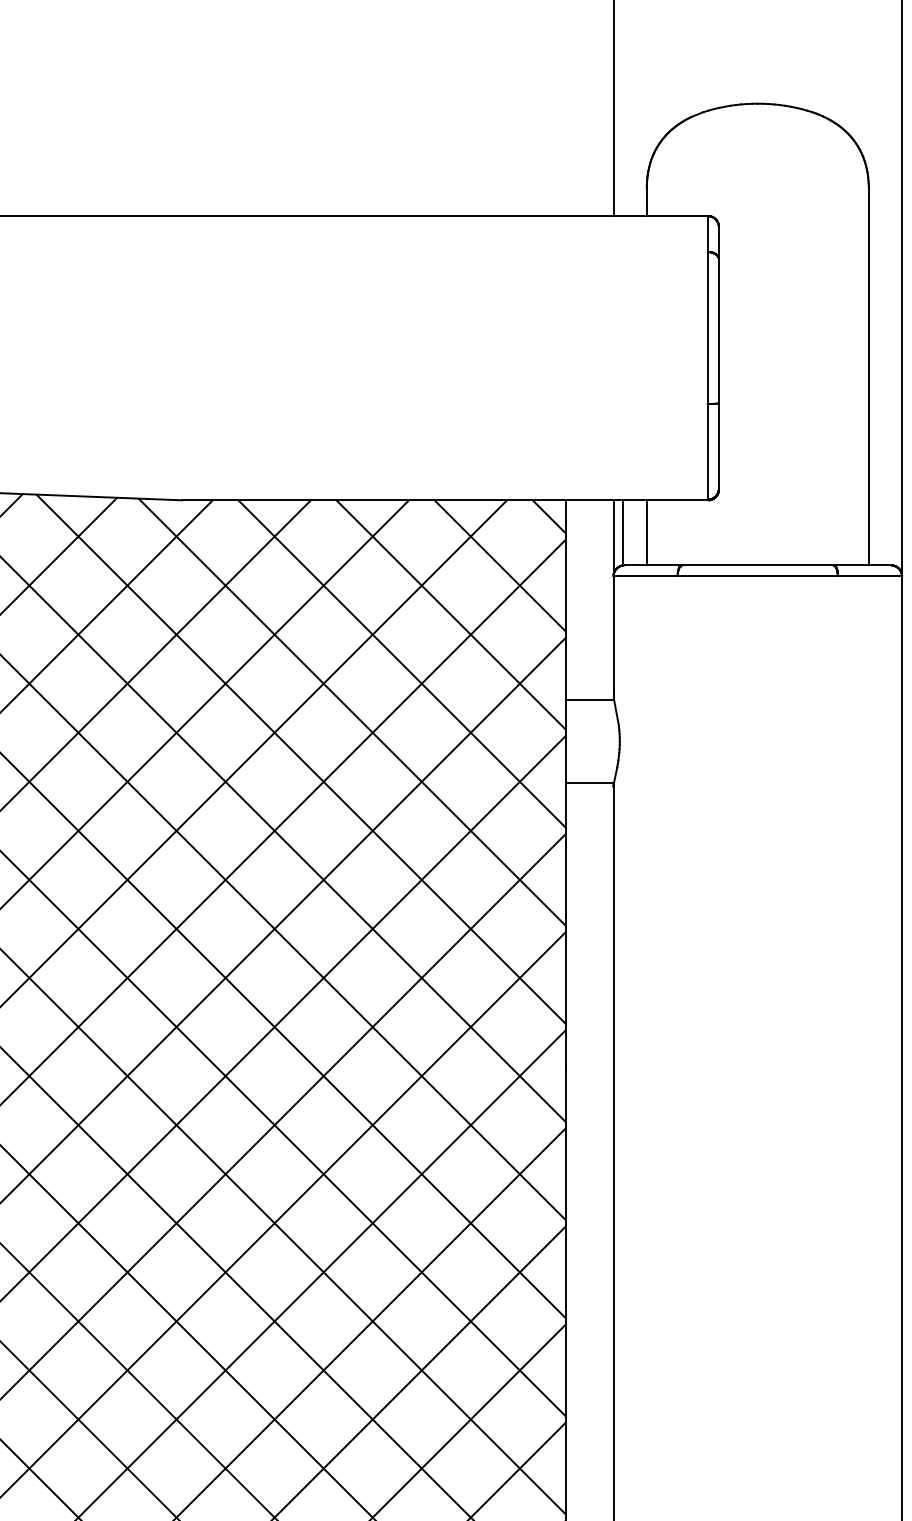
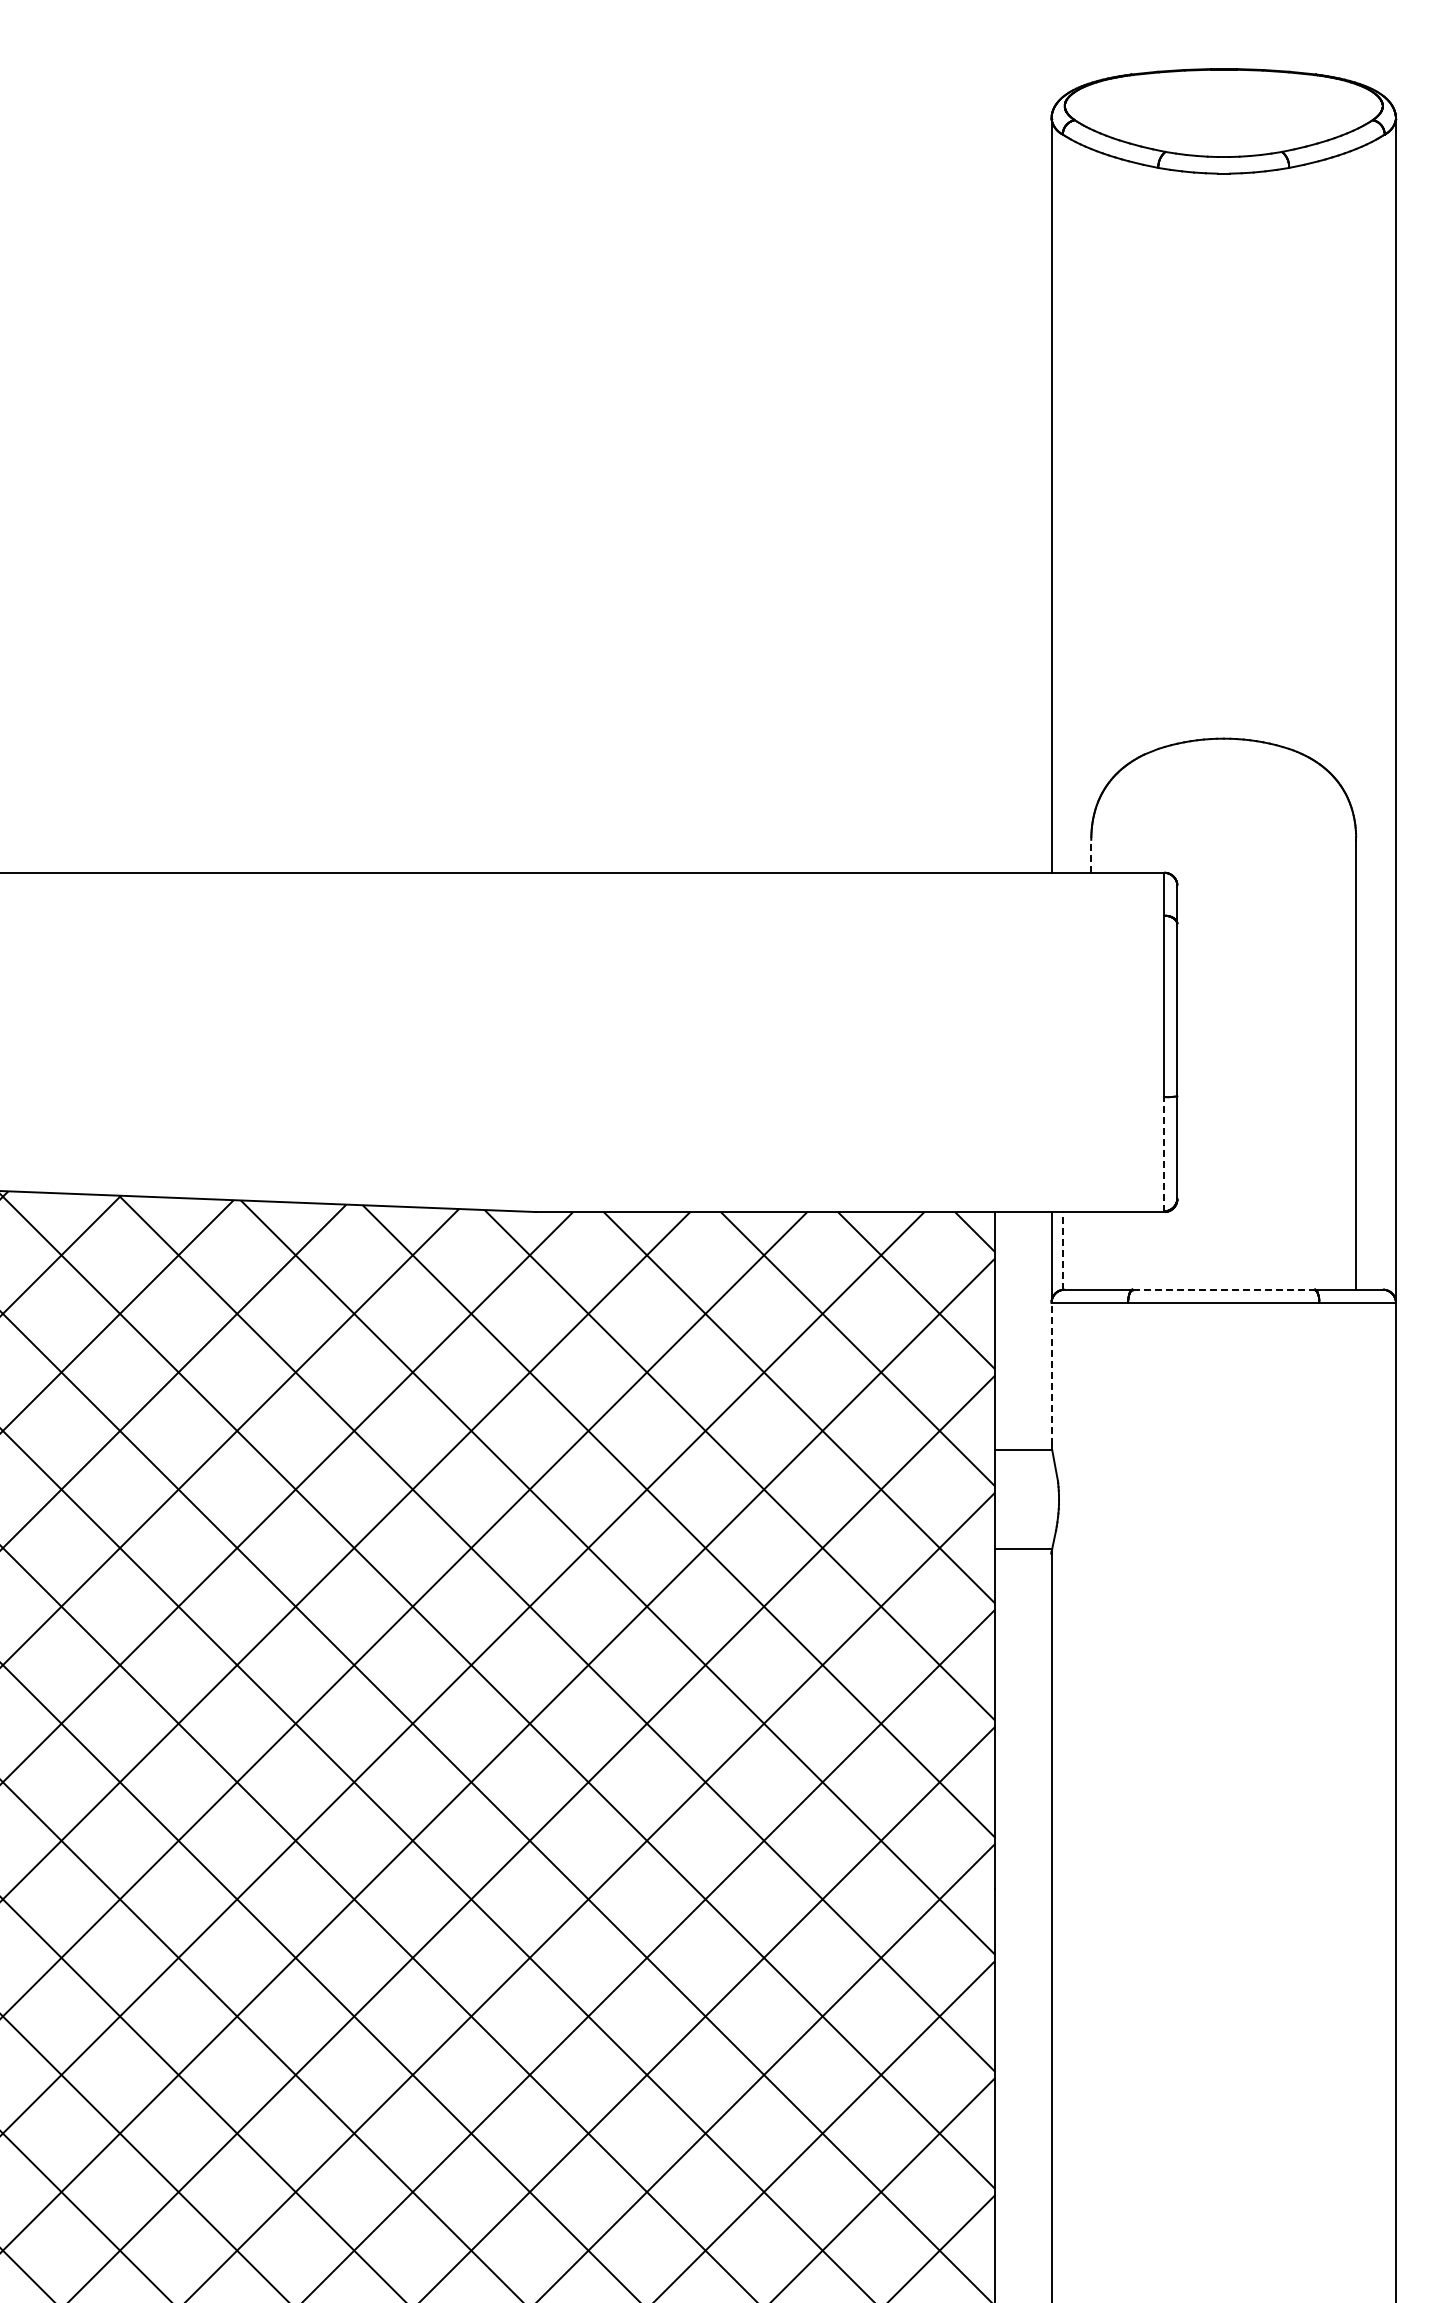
line: (647, 201) -> (1091, 855), solid -> dashed
line: (708, 452) -> (1164, 1154), solid -> dashed
line: (622, 532) -> (1062, 1250), solid -> dashed
line: (647, 532) -> (1091, 1250), removed
line: (757, 565) -> (1223, 1289), solid -> dashed
line: (613, 635) -> (1051, 1373), solid -> dashed

